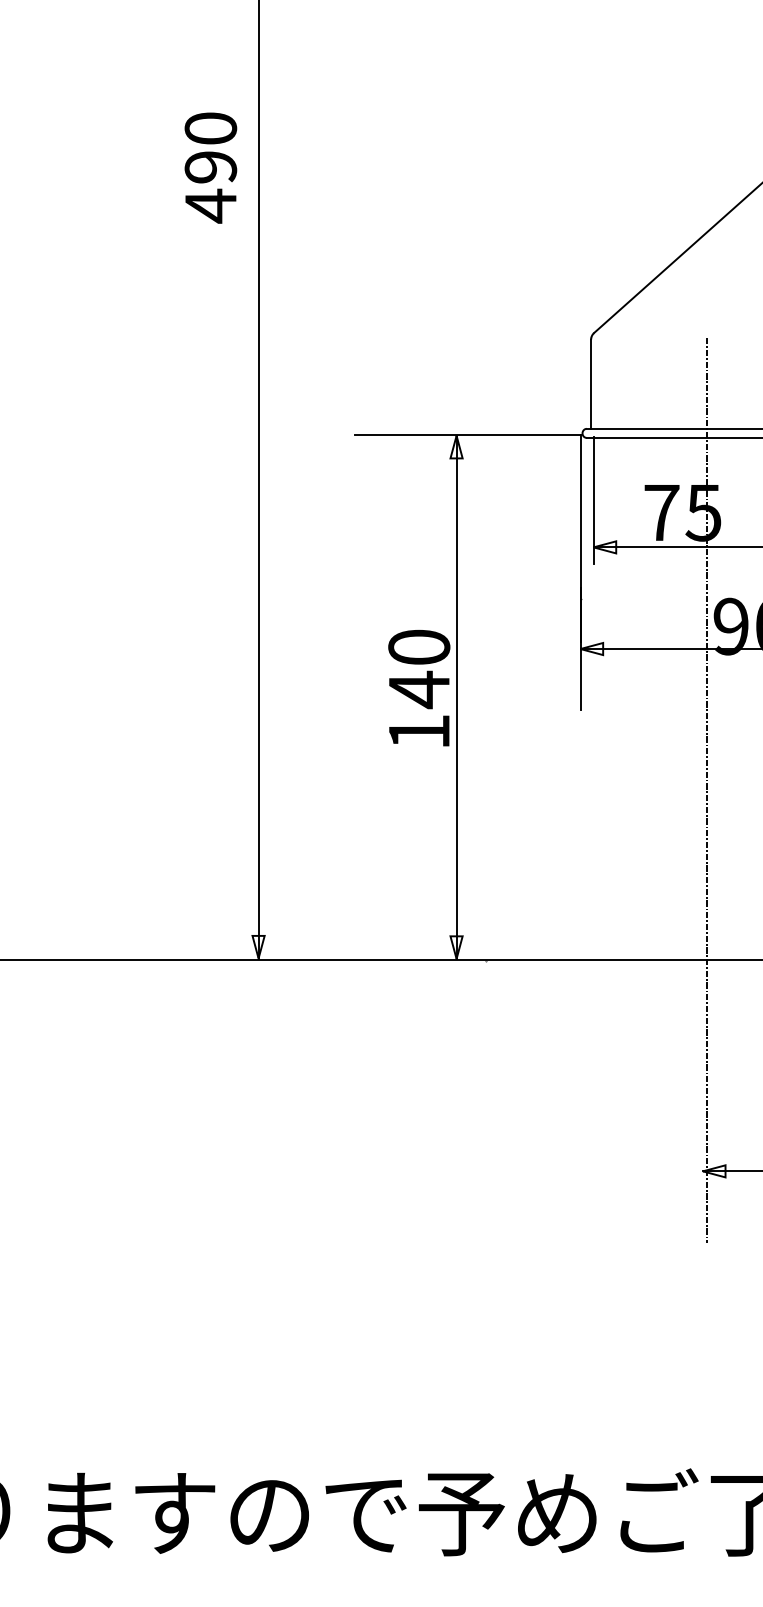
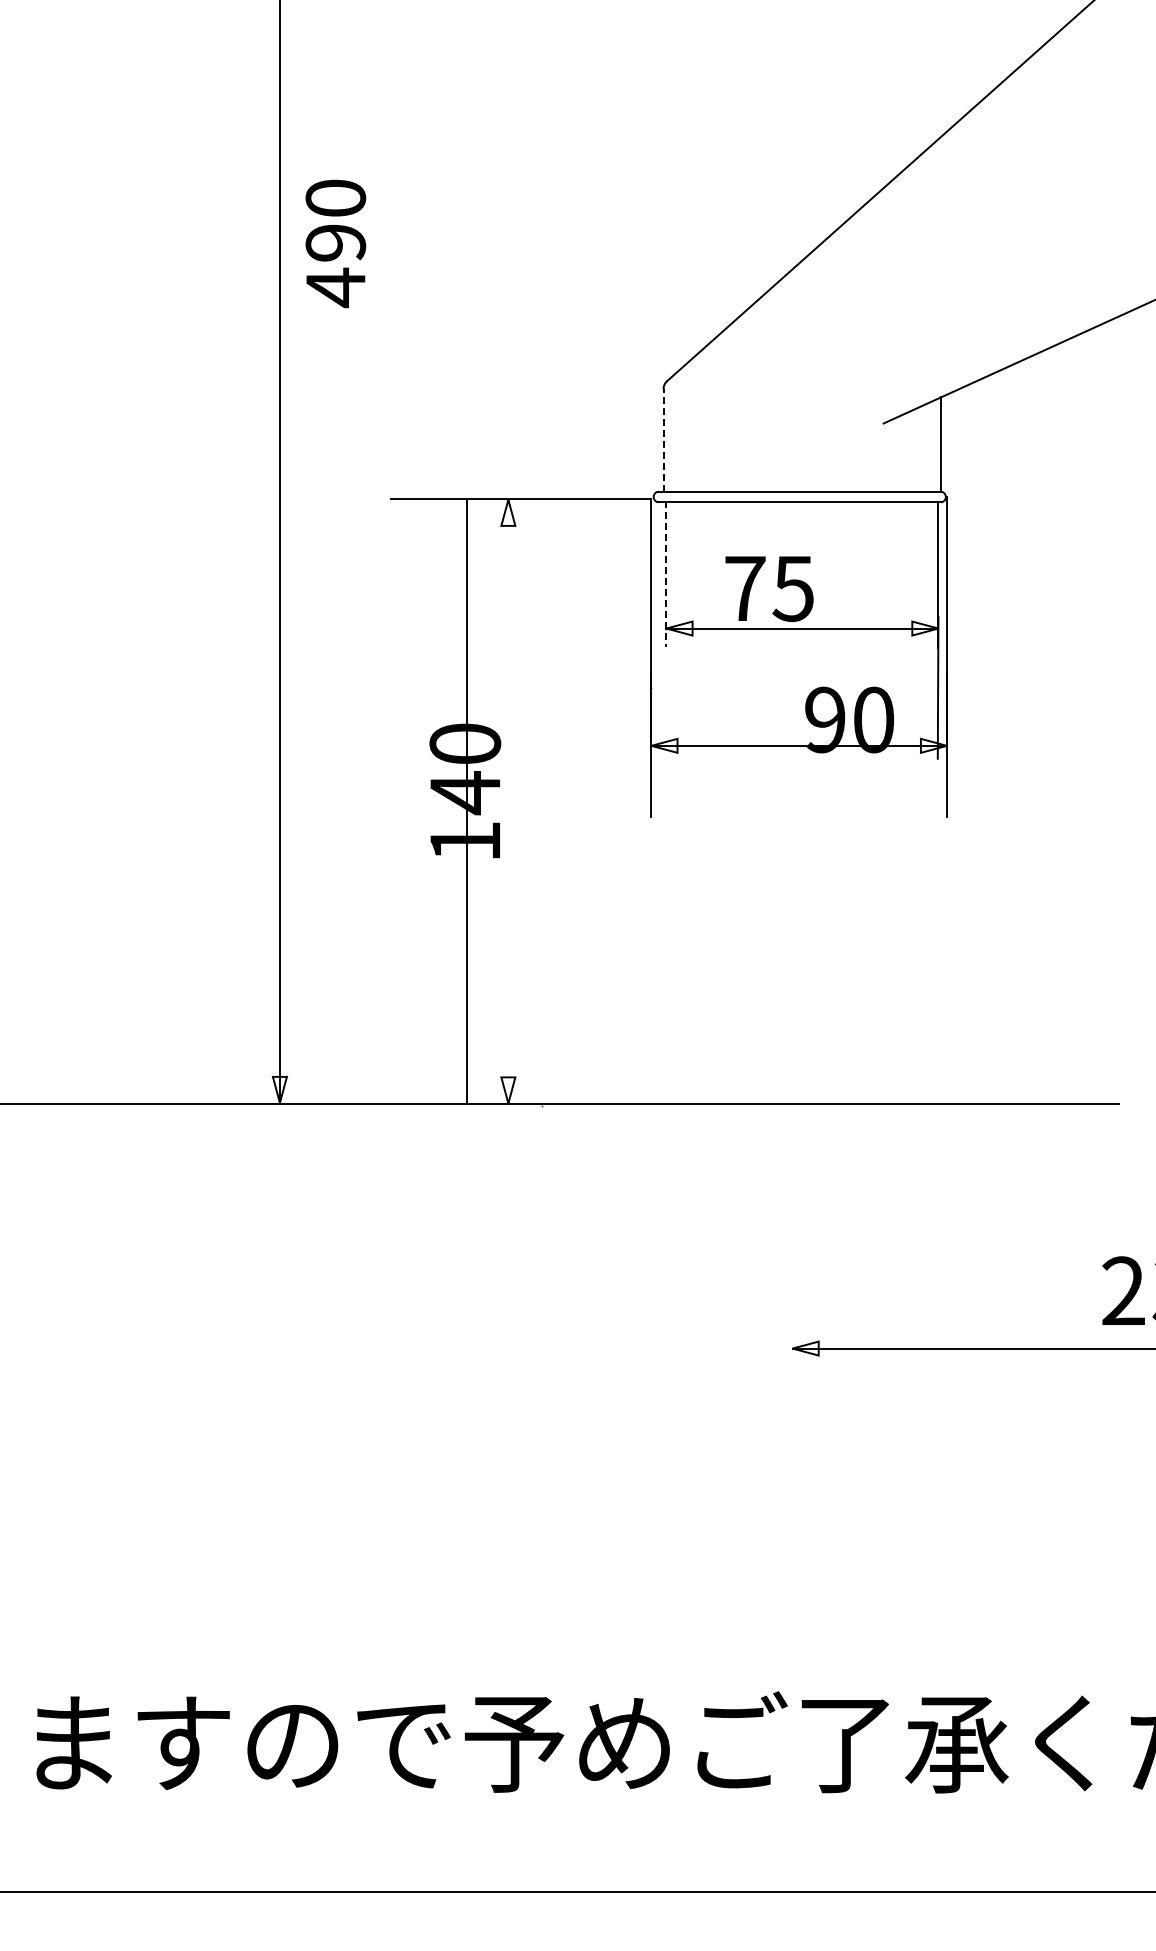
text: (210, 167) -> (335, 243), moved
line: (591, 384) -> (663, 440), solid -> dashed
line: (593, 500) -> (666, 574), solid -> dashed
line: (456, 697) -> (467, 801), moved
line: (706, 790) -> (796, 909), removed

